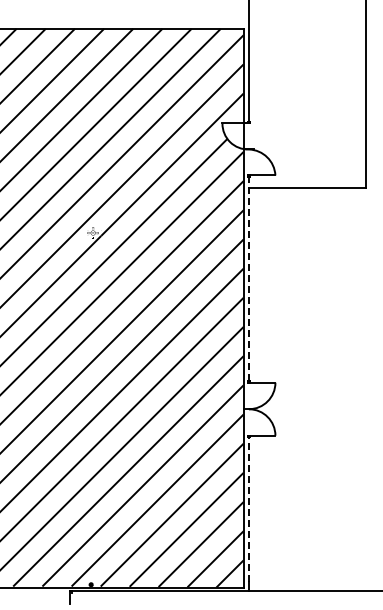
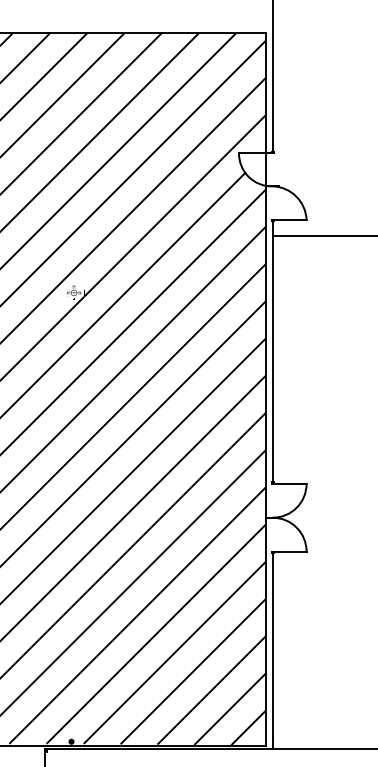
line: (248, 279) -> (272, 352), dashed -> solid
line: (248, 508) -> (272, 644), dashed -> solid

